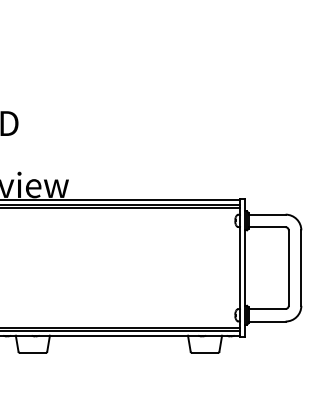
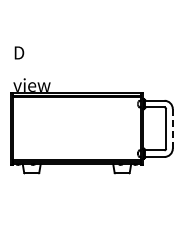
line: (300, 267) -> (172, 128), solid -> dashed

